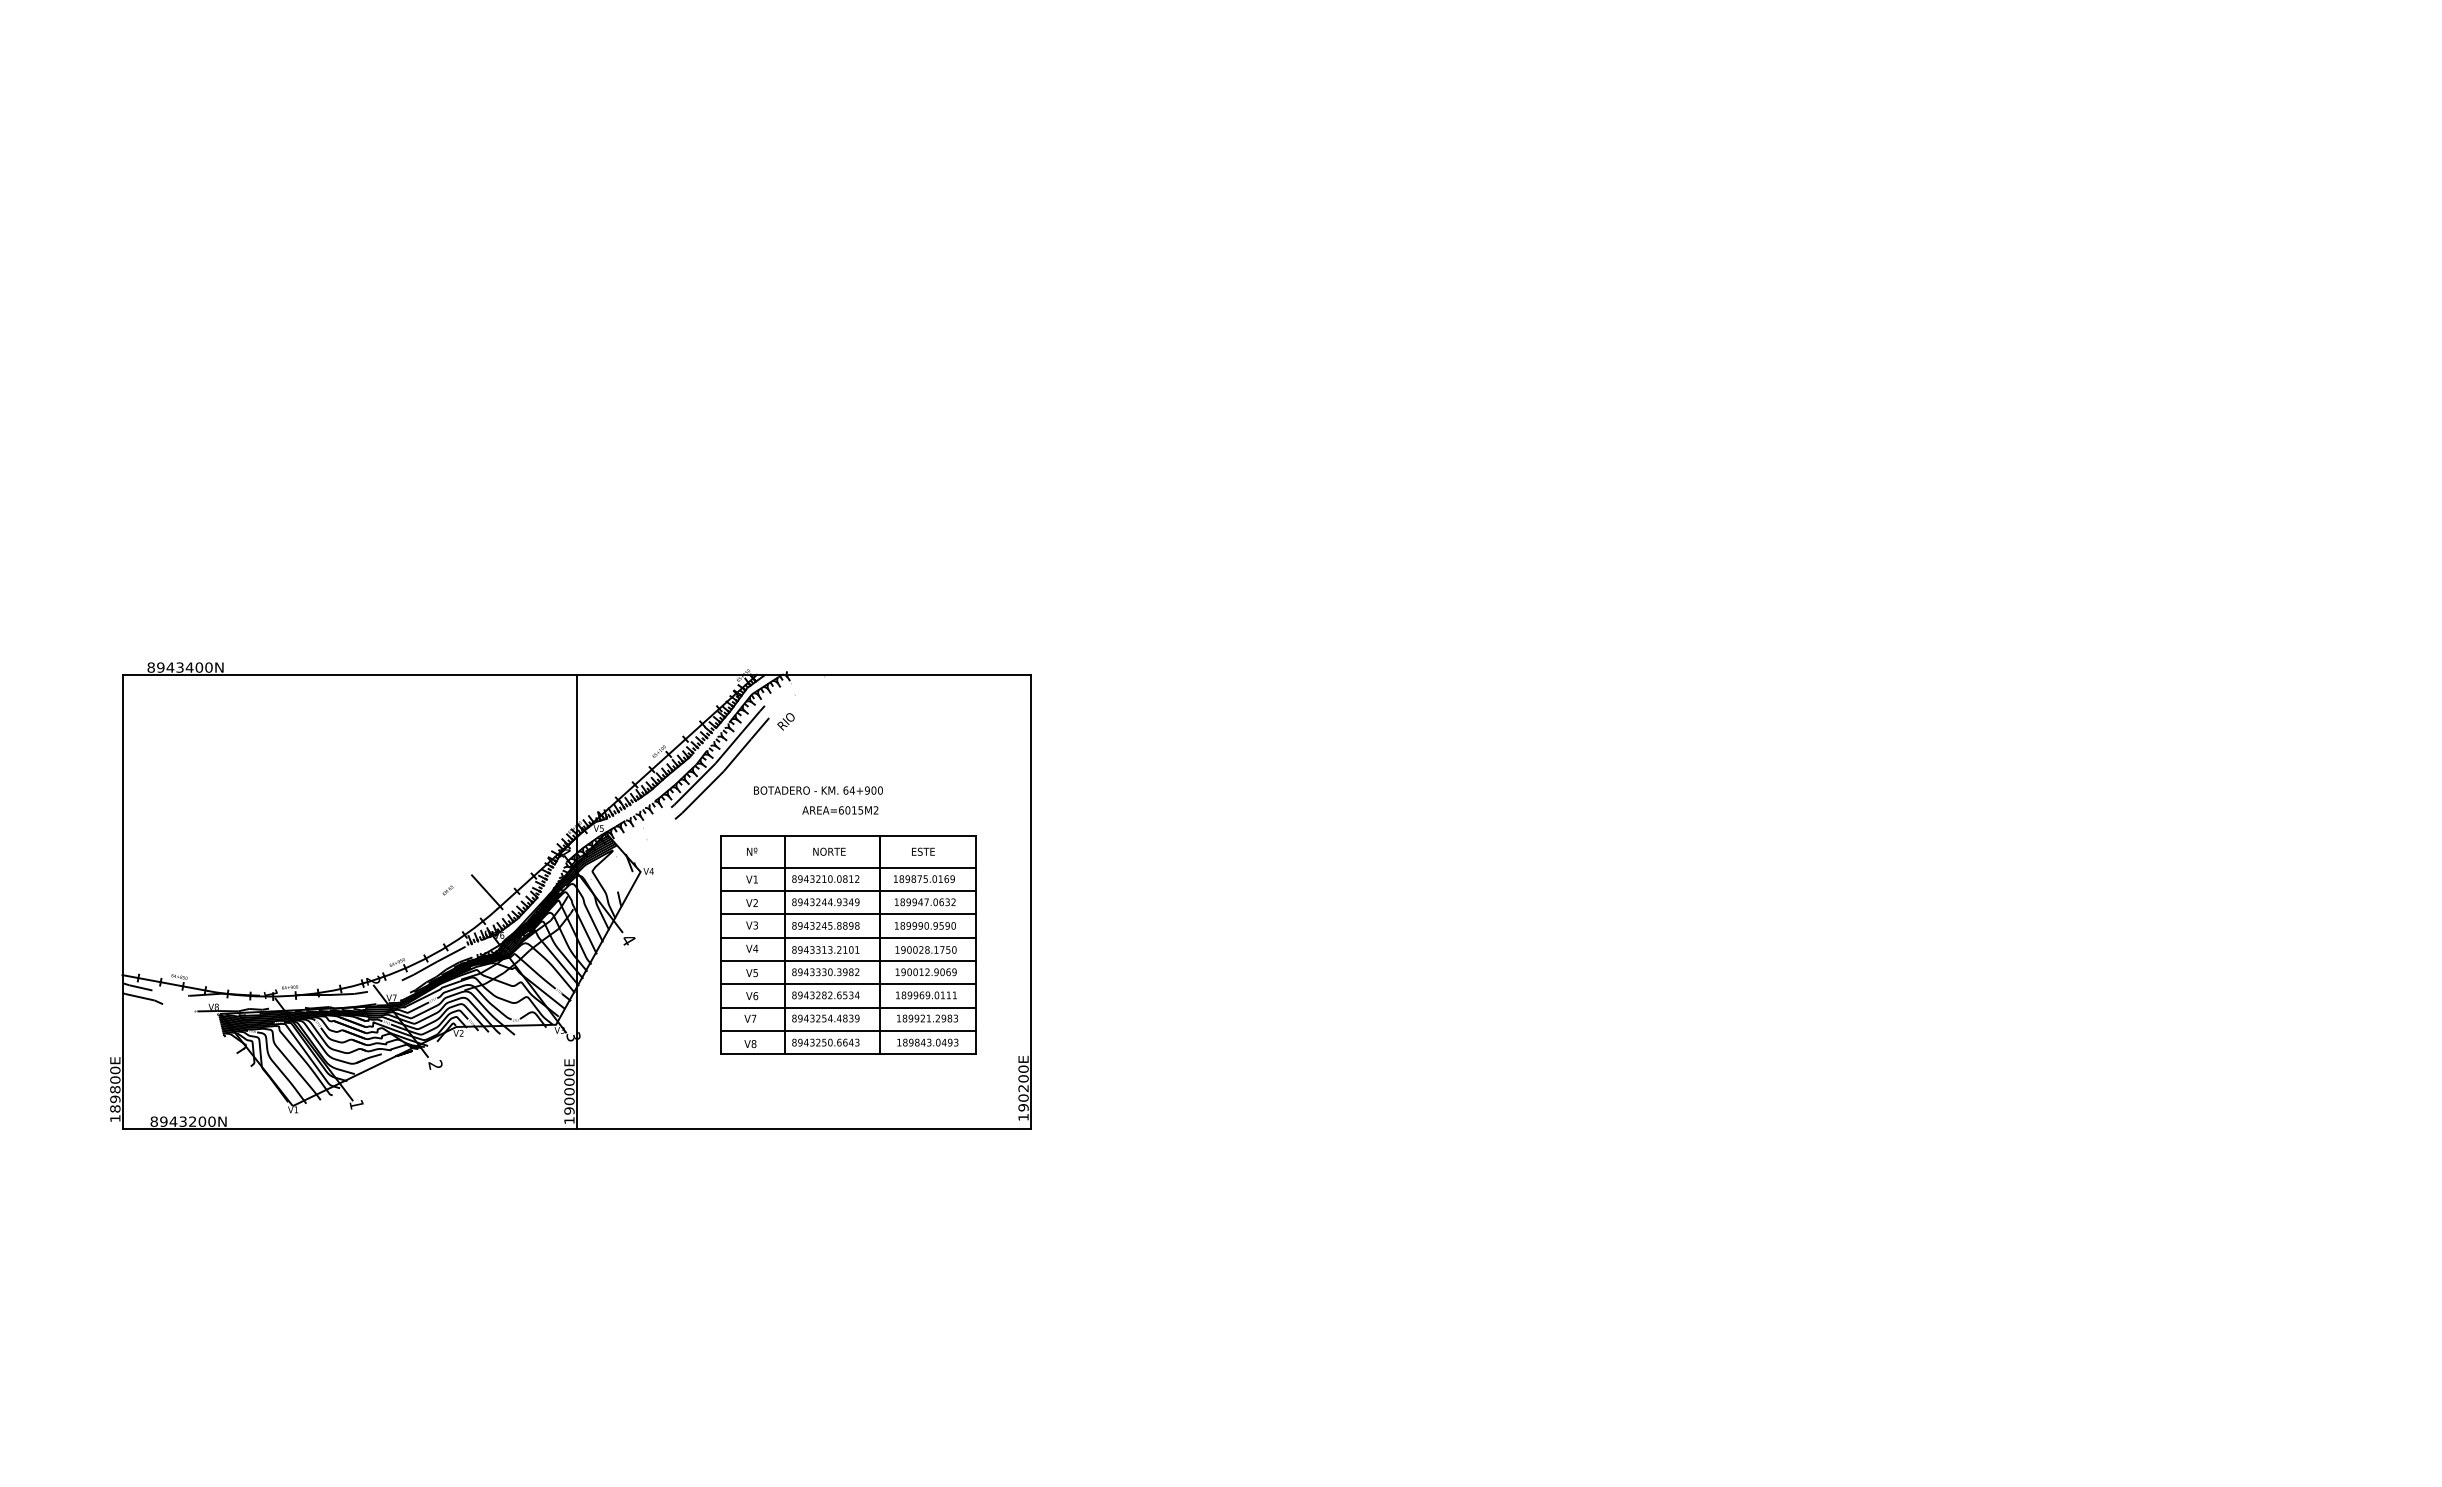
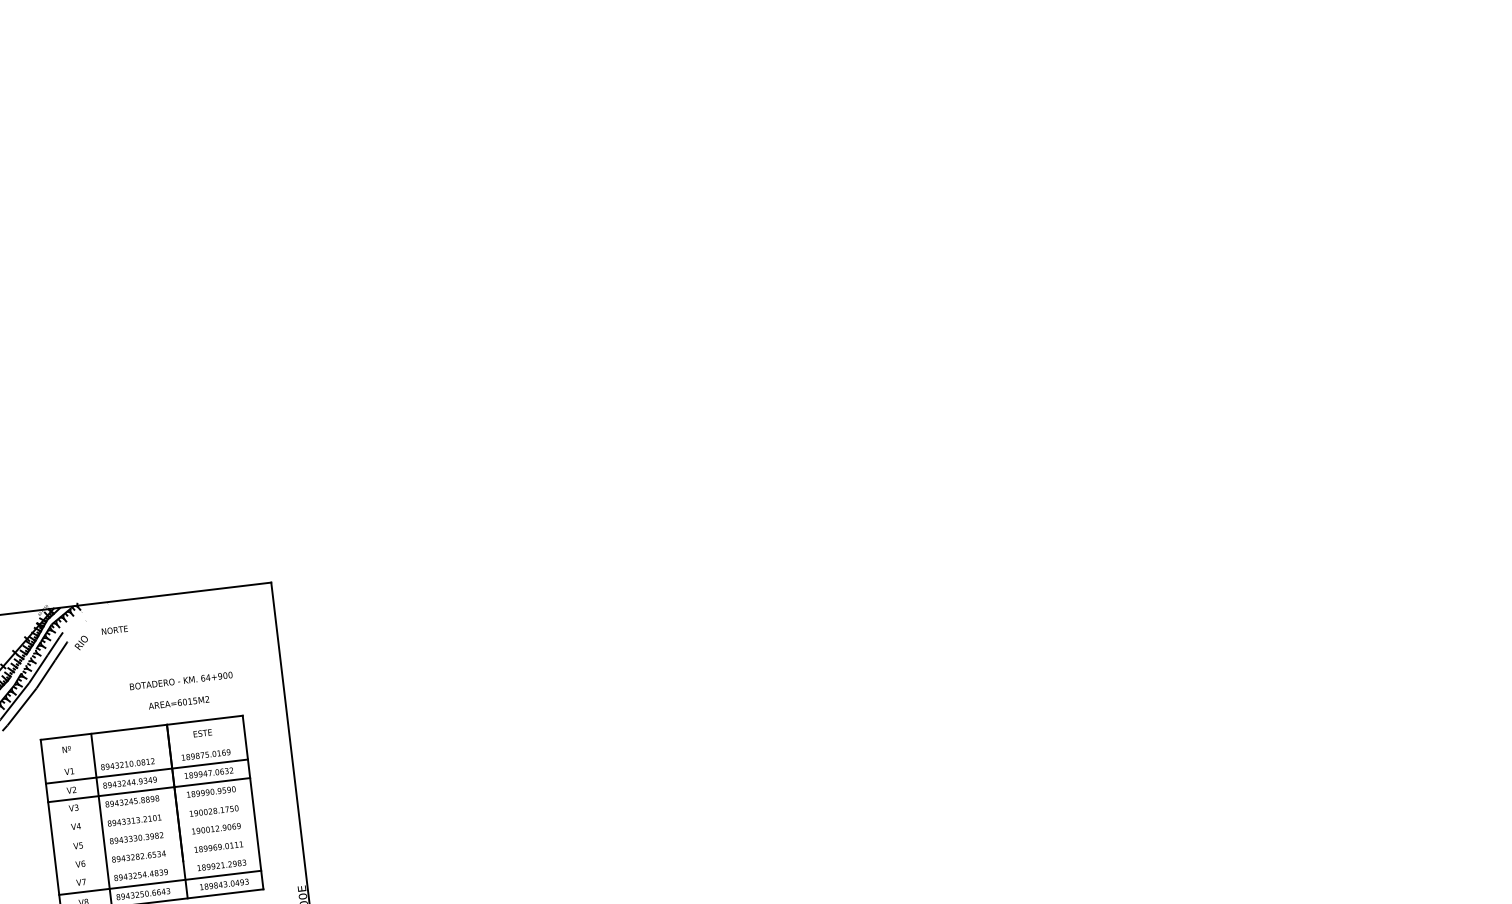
text: (818, 790) -> (181, 680), moved
text: (840, 810) -> (179, 702), moved
text: (829, 851) -> (114, 629), moved
line: (848, 867) -> (144, 752), removed
line: (848, 937) -> (151, 808), removed
line: (848, 961) -> (153, 827), removed
line: (848, 984) -> (155, 845), removed
line: (848, 1007) -> (158, 864), removed

